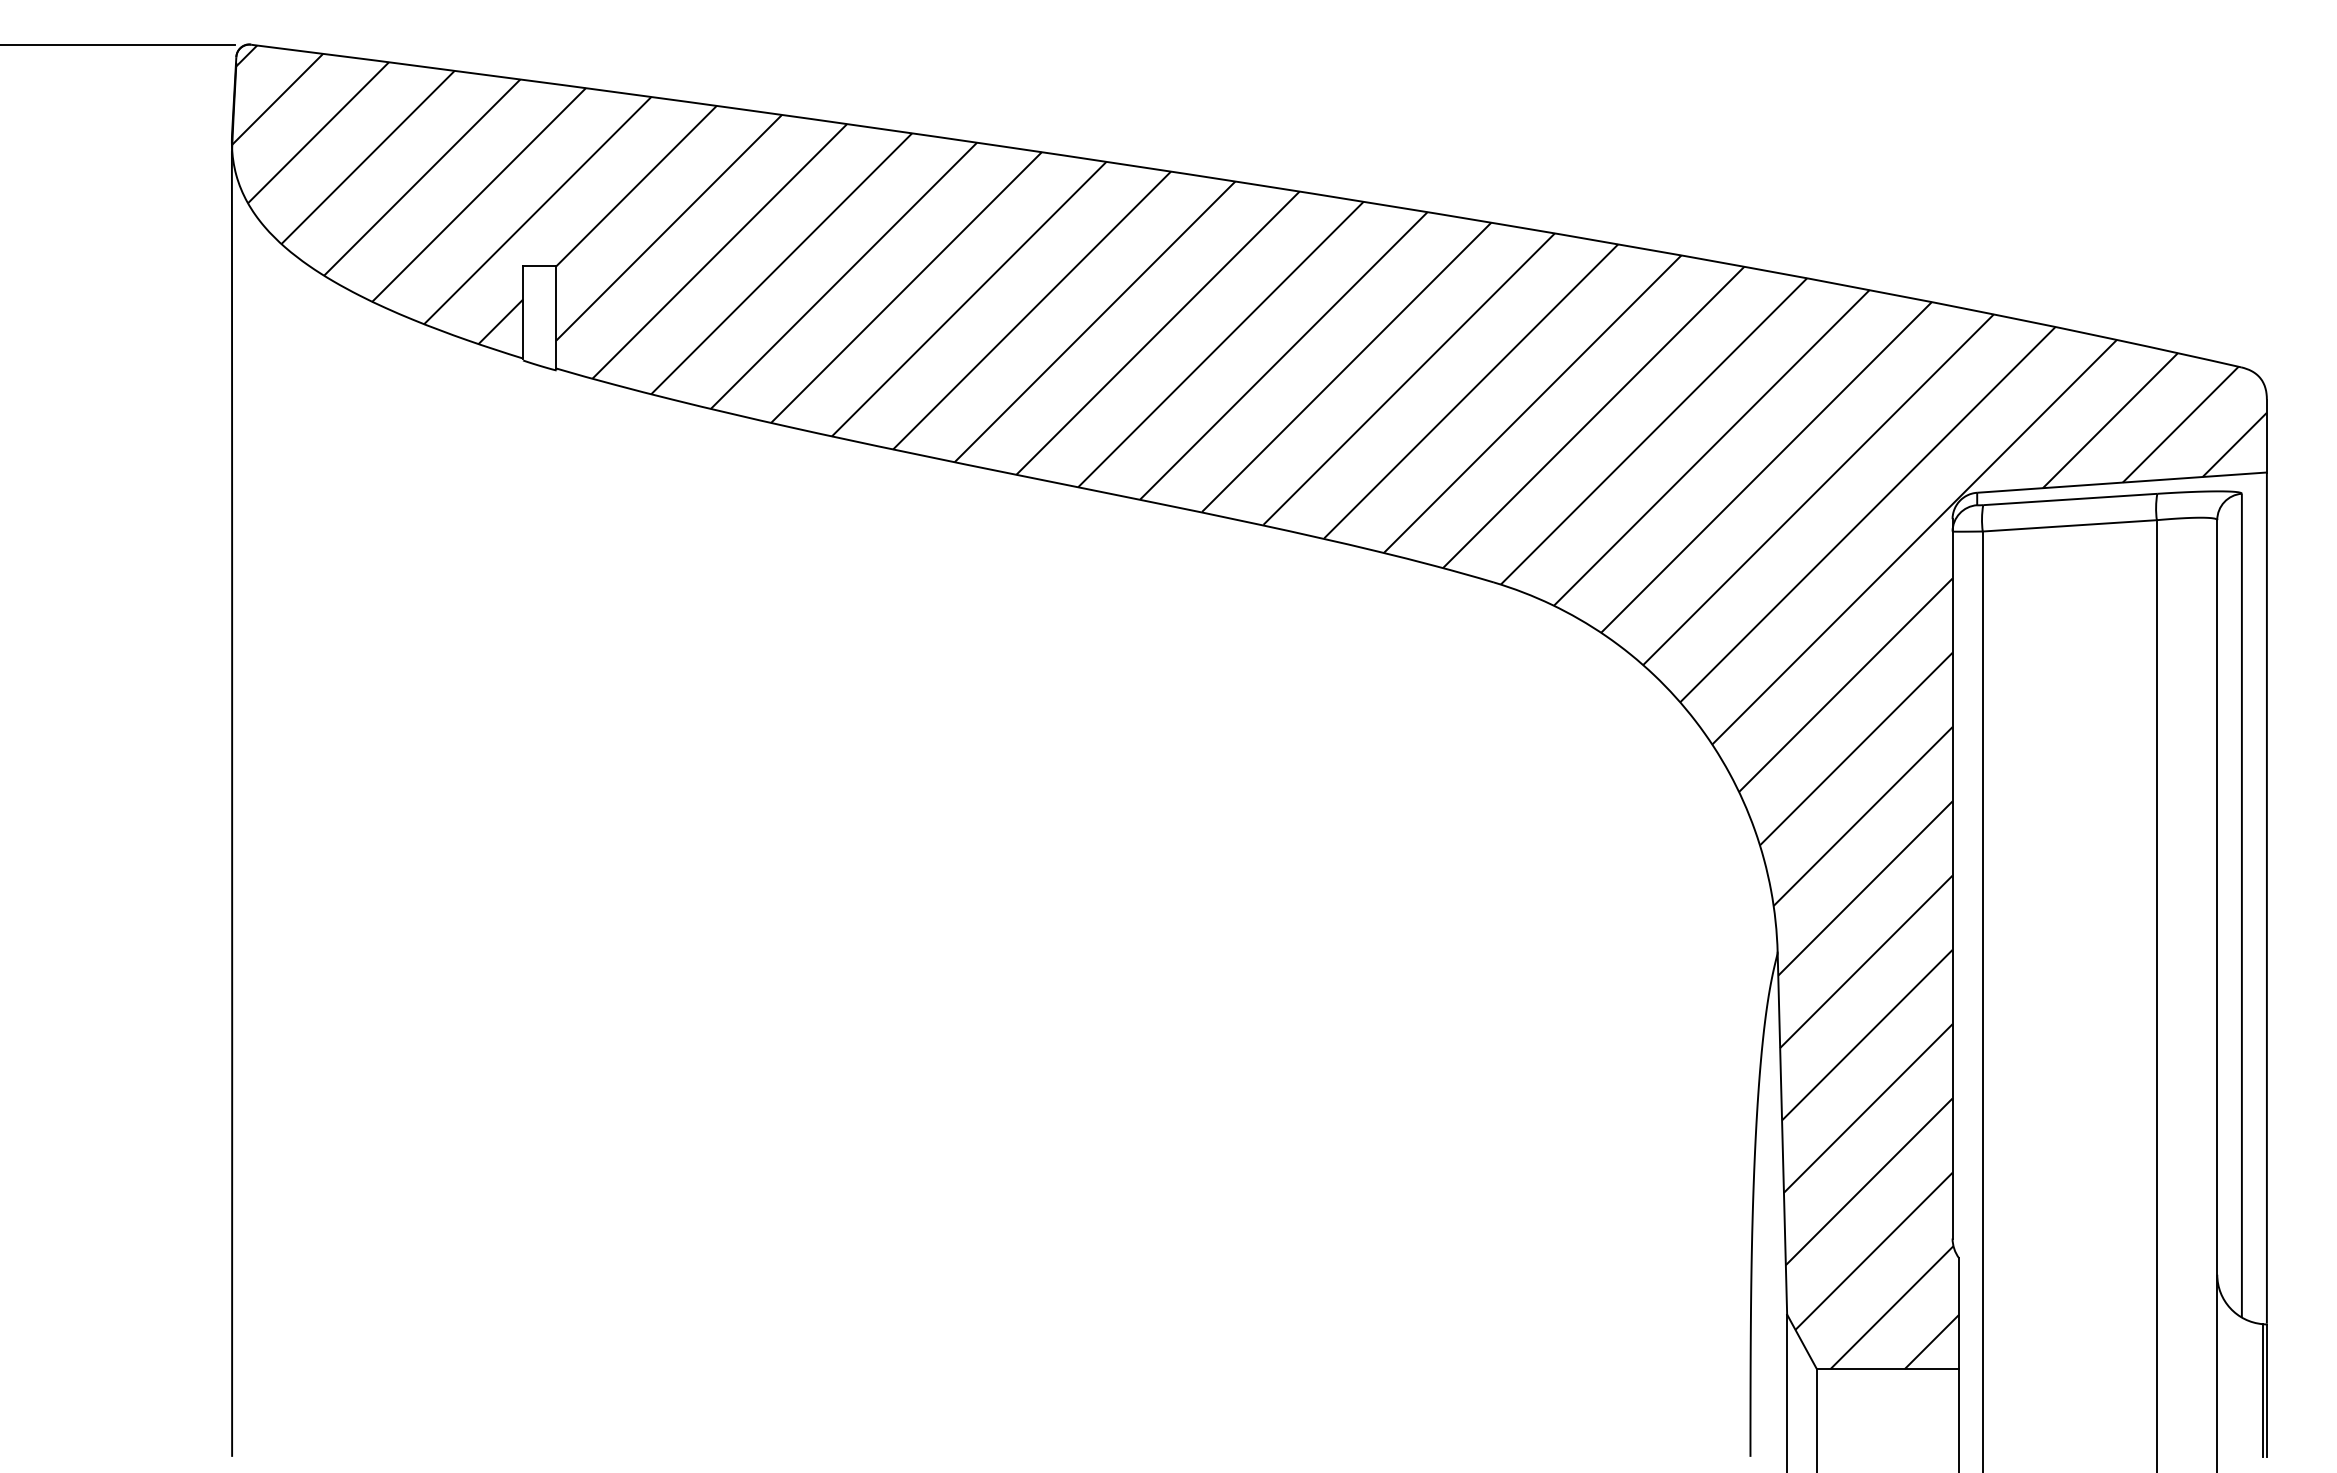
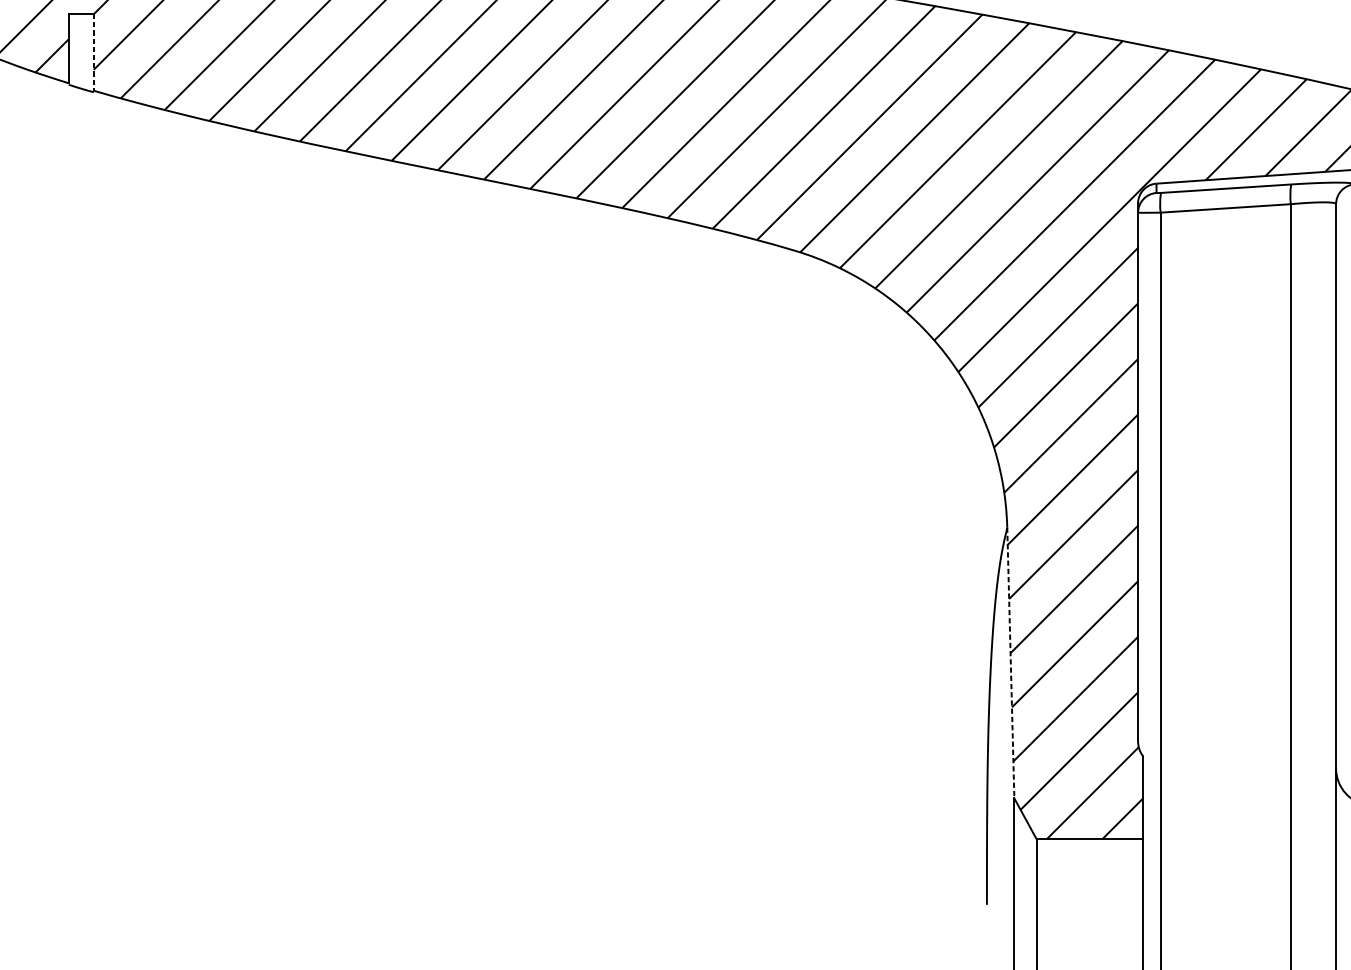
line: (556, 317) -> (93, 52), solid -> dashed
line: (1782, 1134) -> (1010, 663), solid -> dashed

